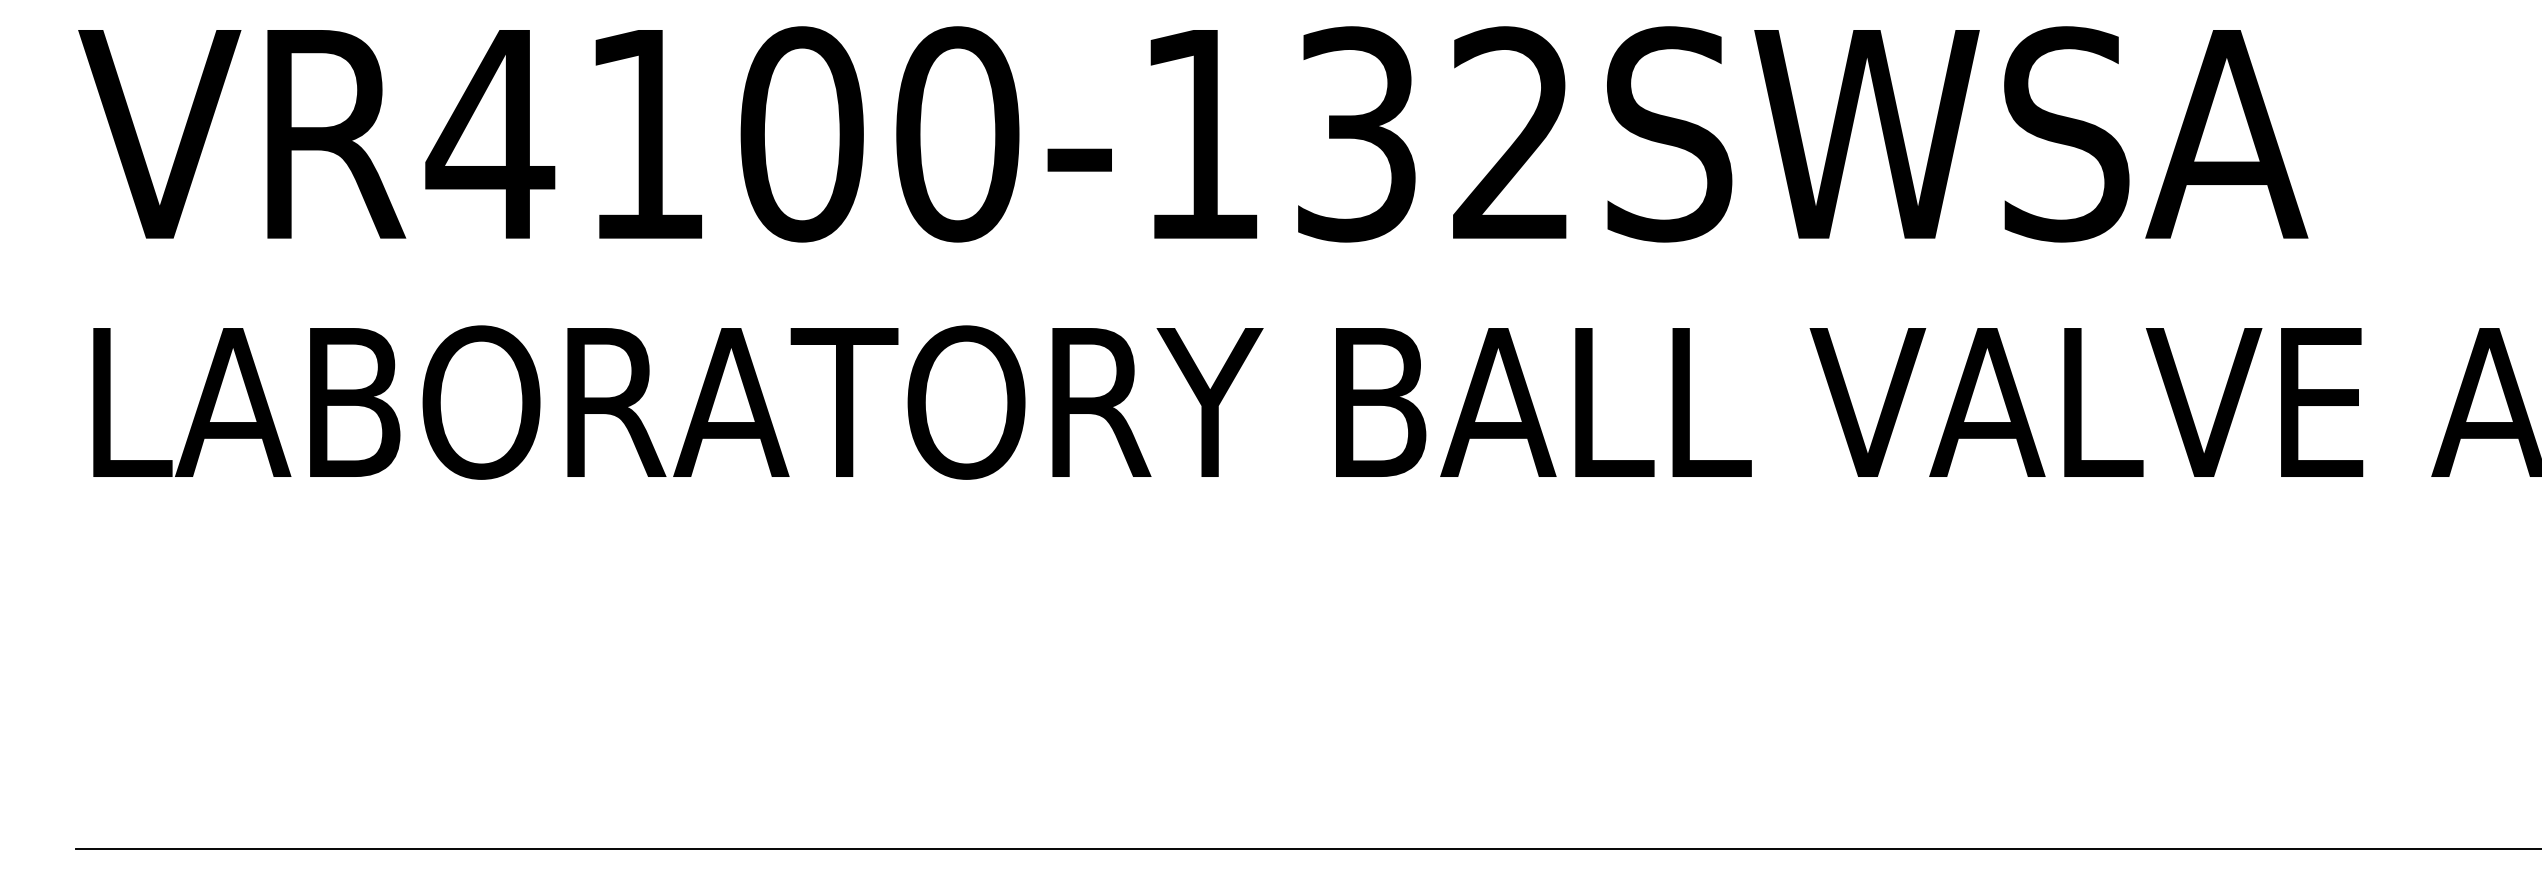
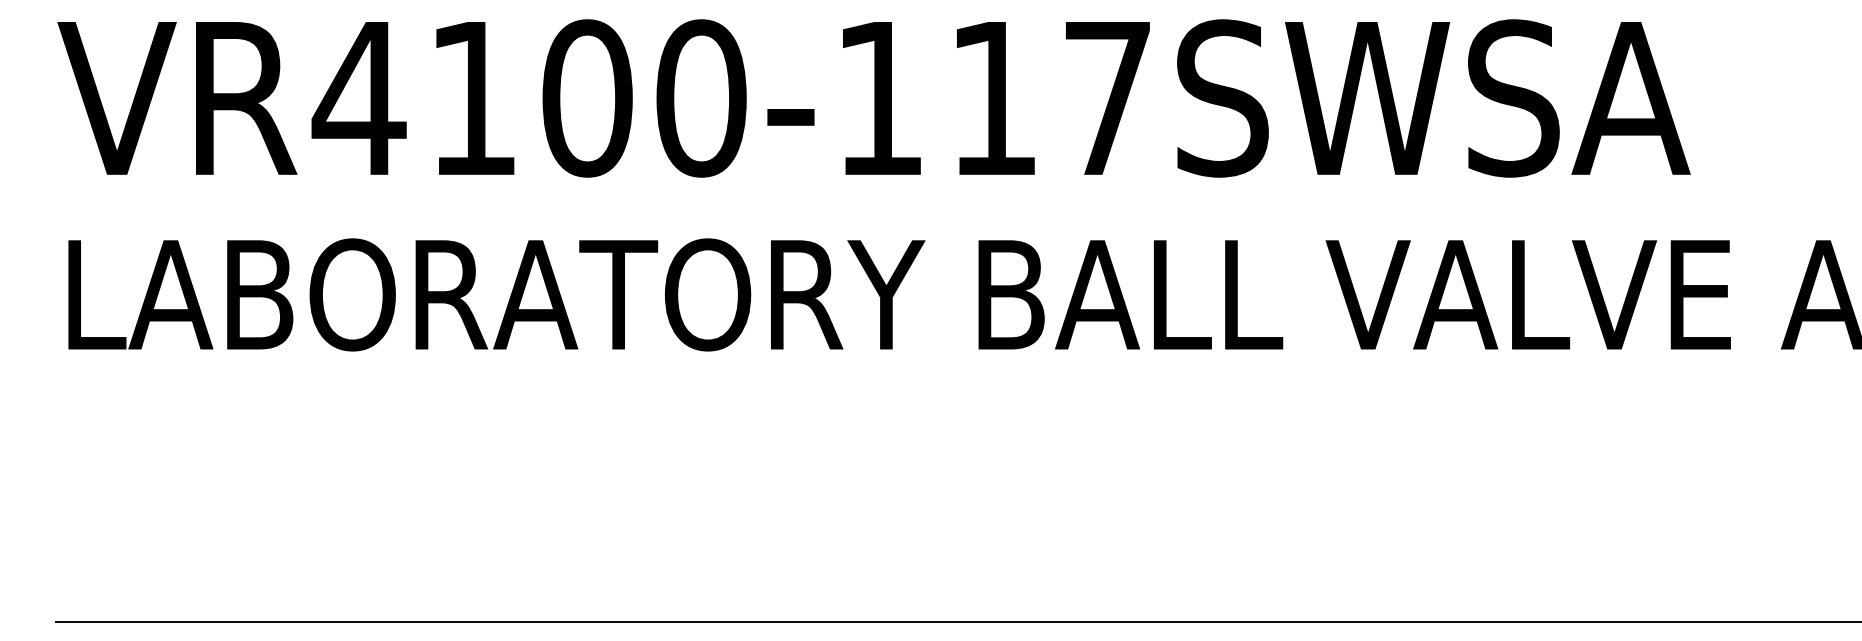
text: (1432, 134) -> (1049, 98), VR4100-132SWSA -> VR4100-117SWSA

